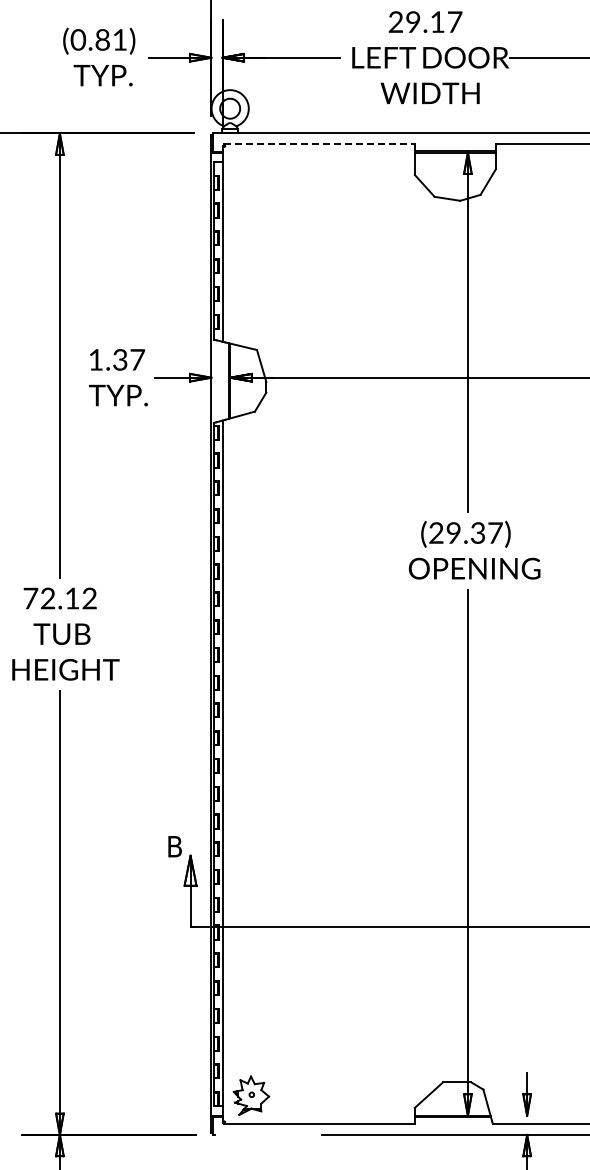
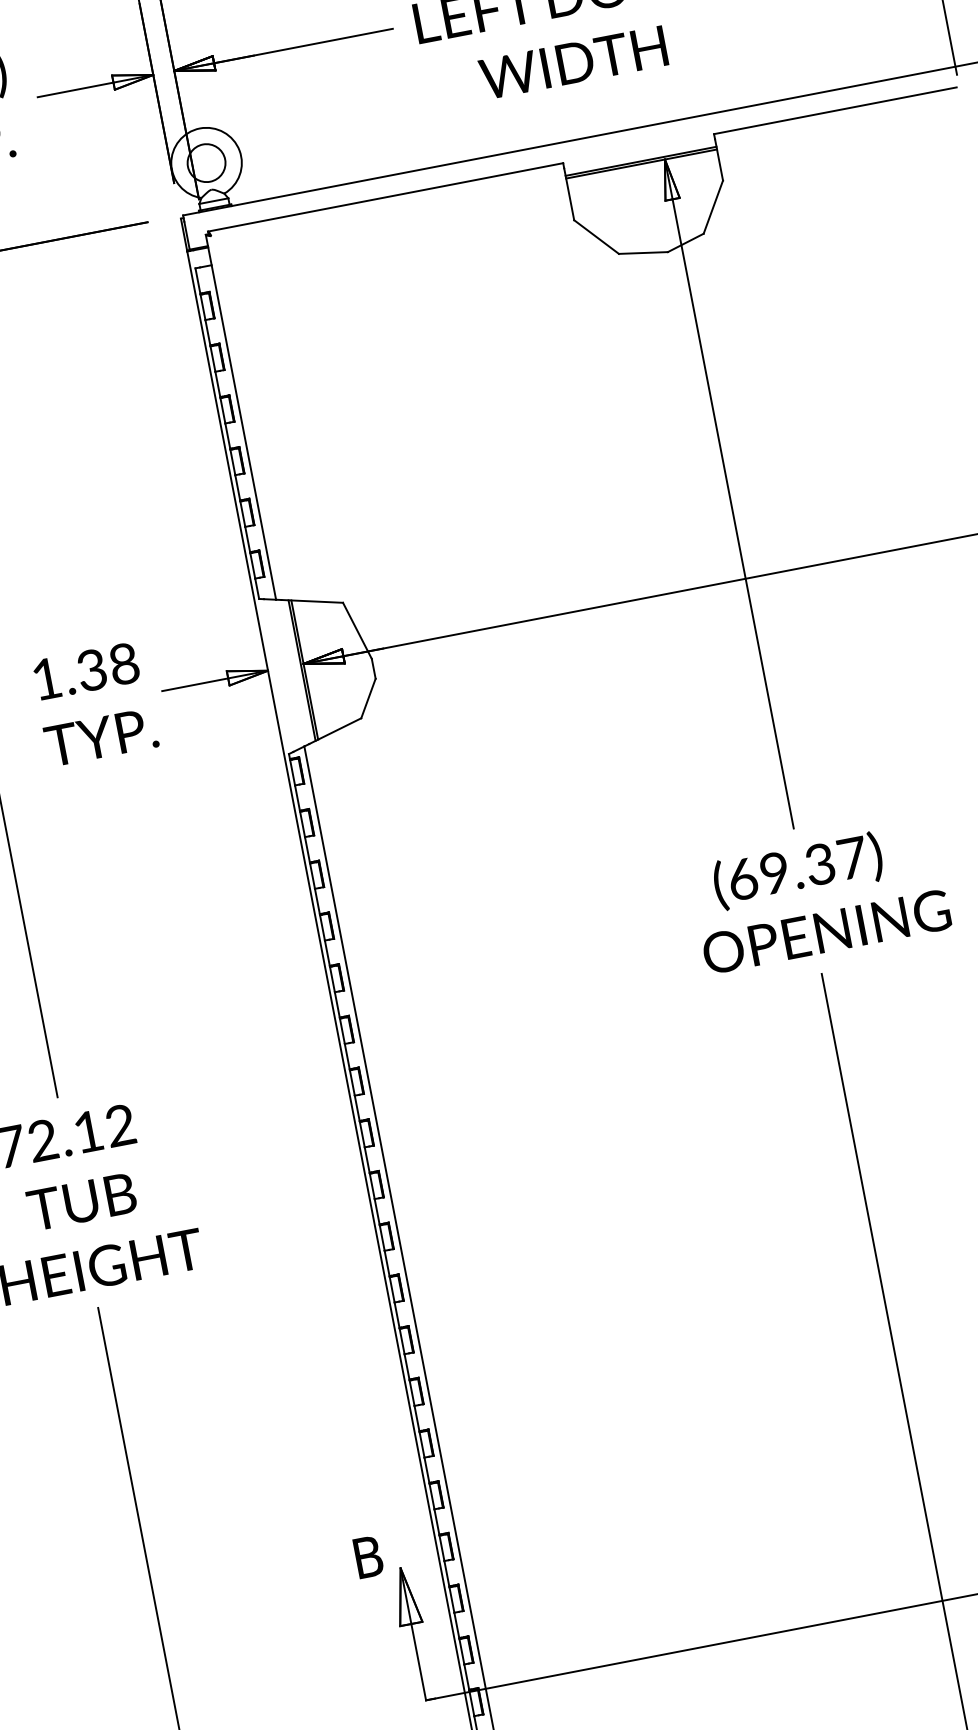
line: (319, 144) -> (385, 197), dashed -> solid
text: (137, 359) -> (123, 663), 1.37 -> 1.38
text: (436, 532) -> (742, 878), (29.37) -> (69.37)

